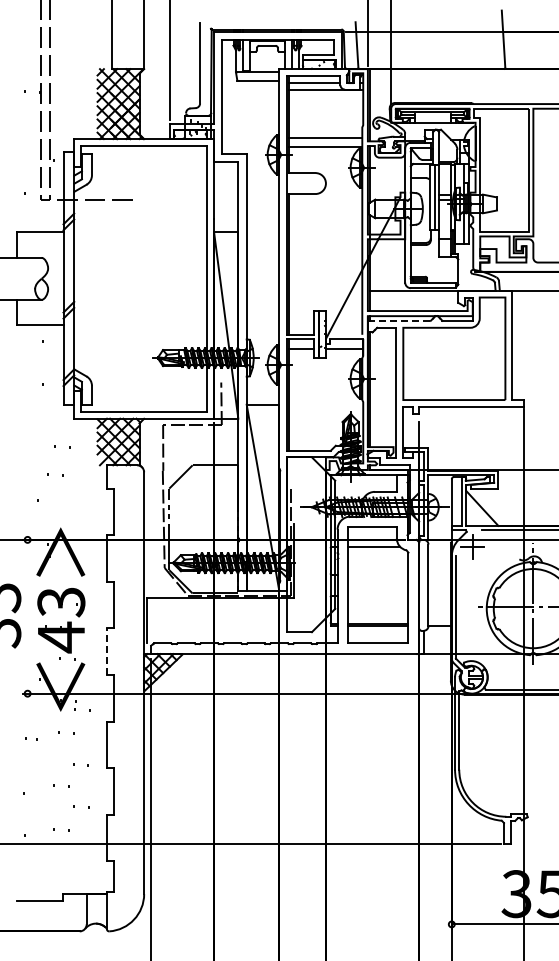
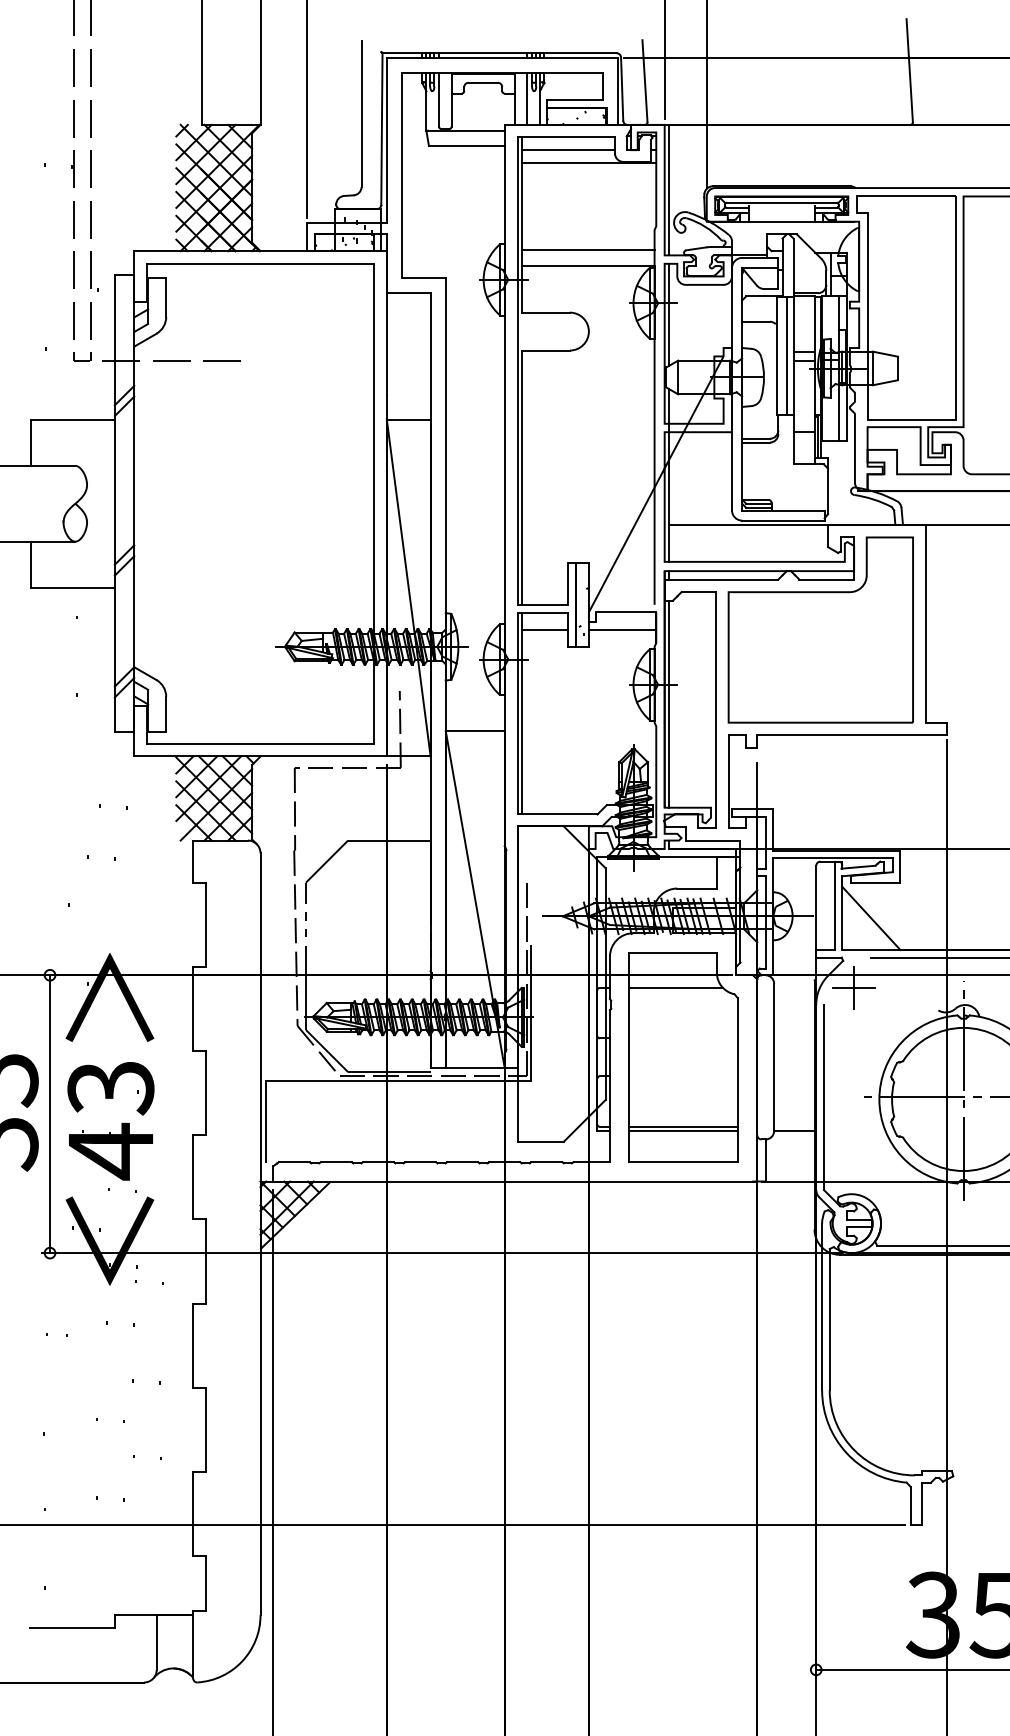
line: (399, 320) -> (721, 578), dashed -> solid
line: (27, 616) -> (49, 1113), added
line: (106, 651) -> (192, 1176), dashed -> solid

